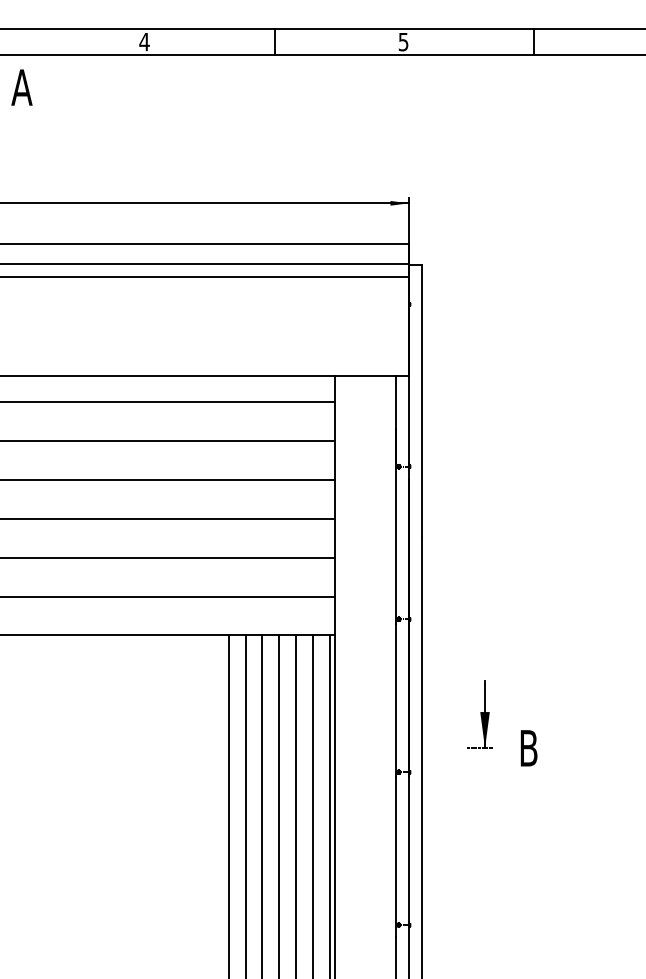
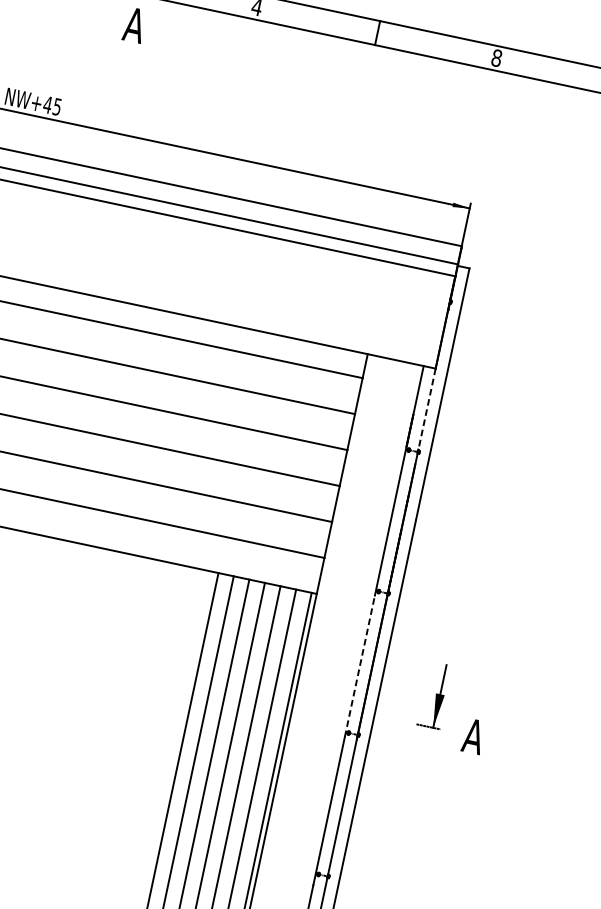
text: (403, 41) -> (496, 57), 5 -> 8
line: (408, 420) -> (426, 409), solid -> dashed
line: (395, 700) -> (359, 665), solid -> dashed
text: (528, 748) -> (473, 736), B -> A

